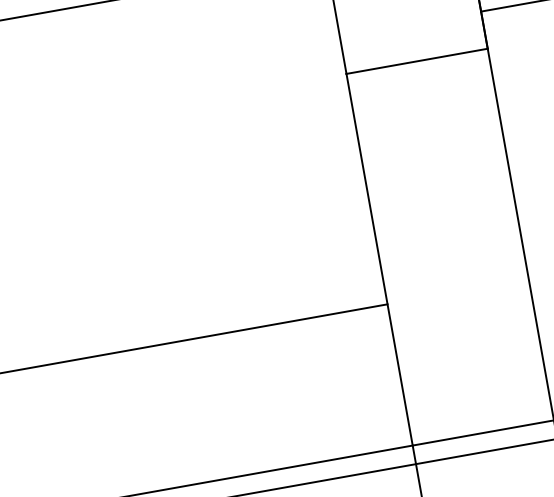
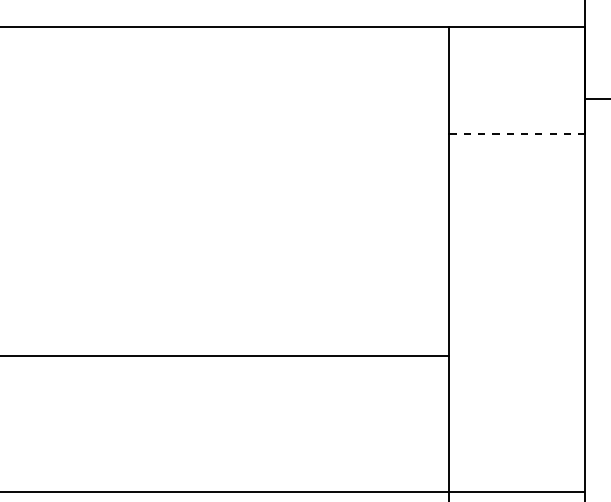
line: (417, 61) -> (517, 134), solid -> dashed

